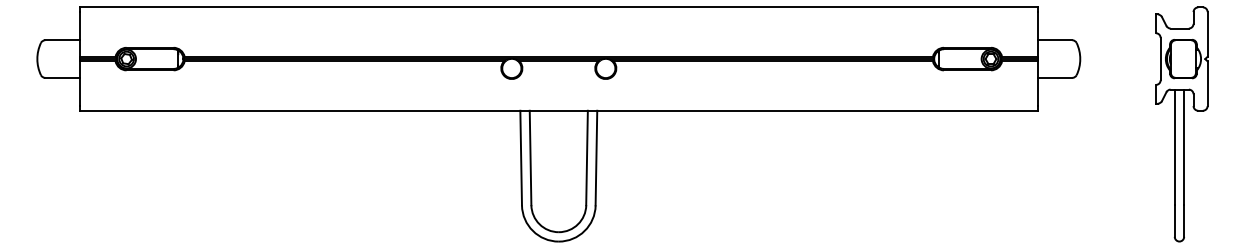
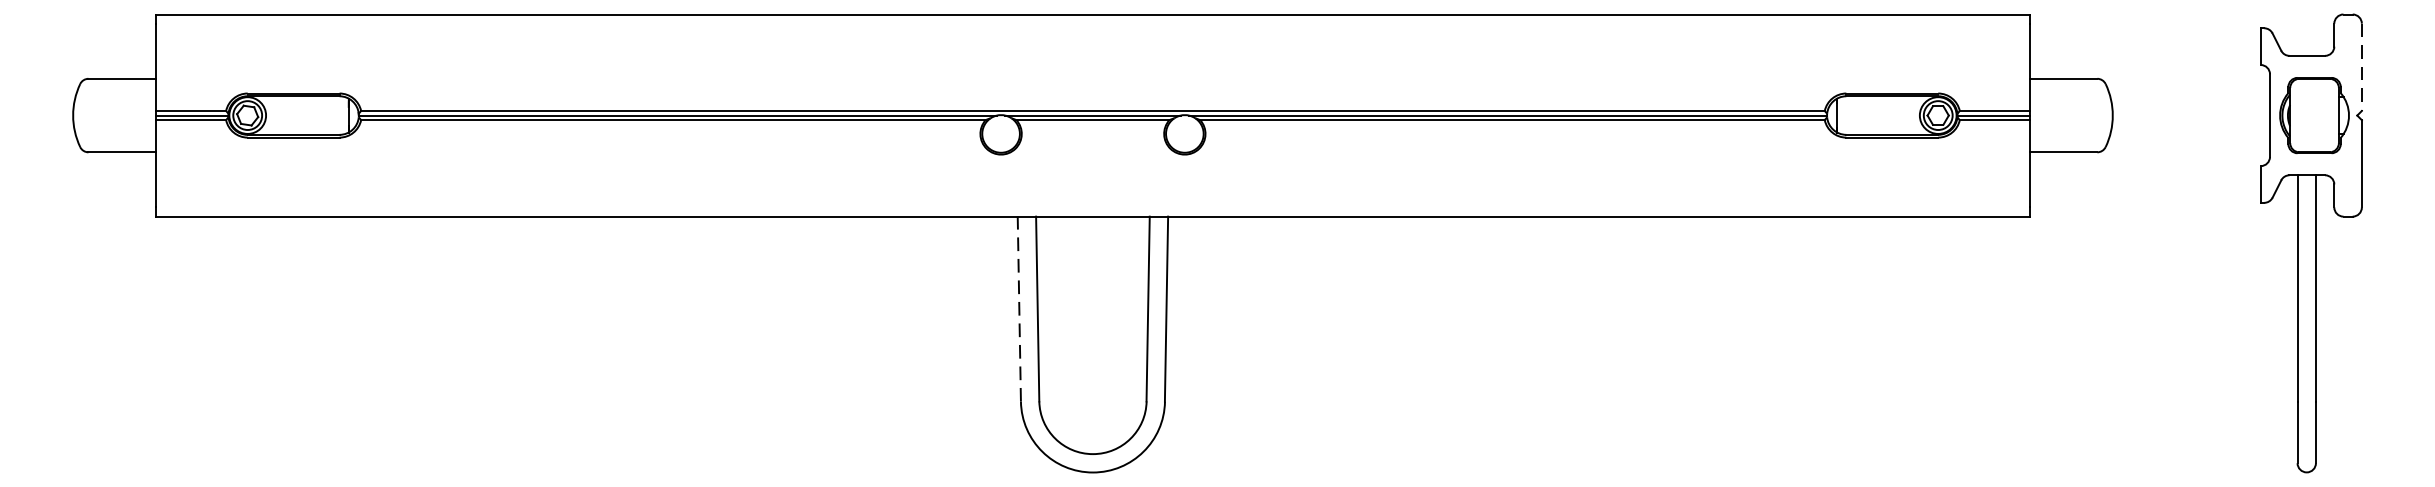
line: (1207, 34) -> (2361, 67), solid -> dashed
line: (521, 157) -> (1019, 308), solid -> dashed

